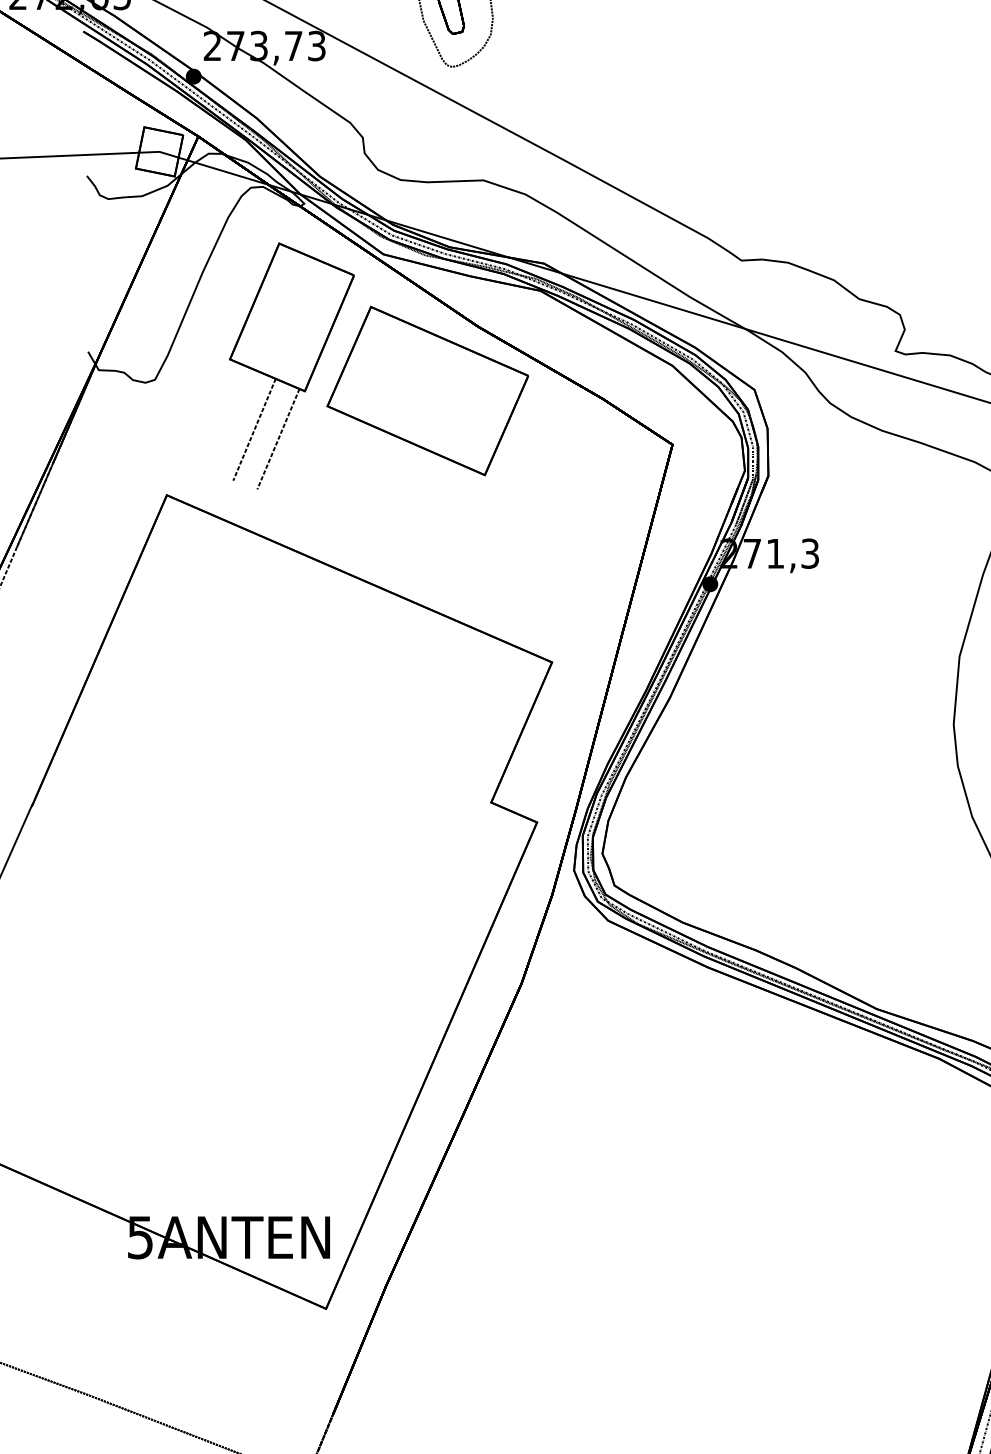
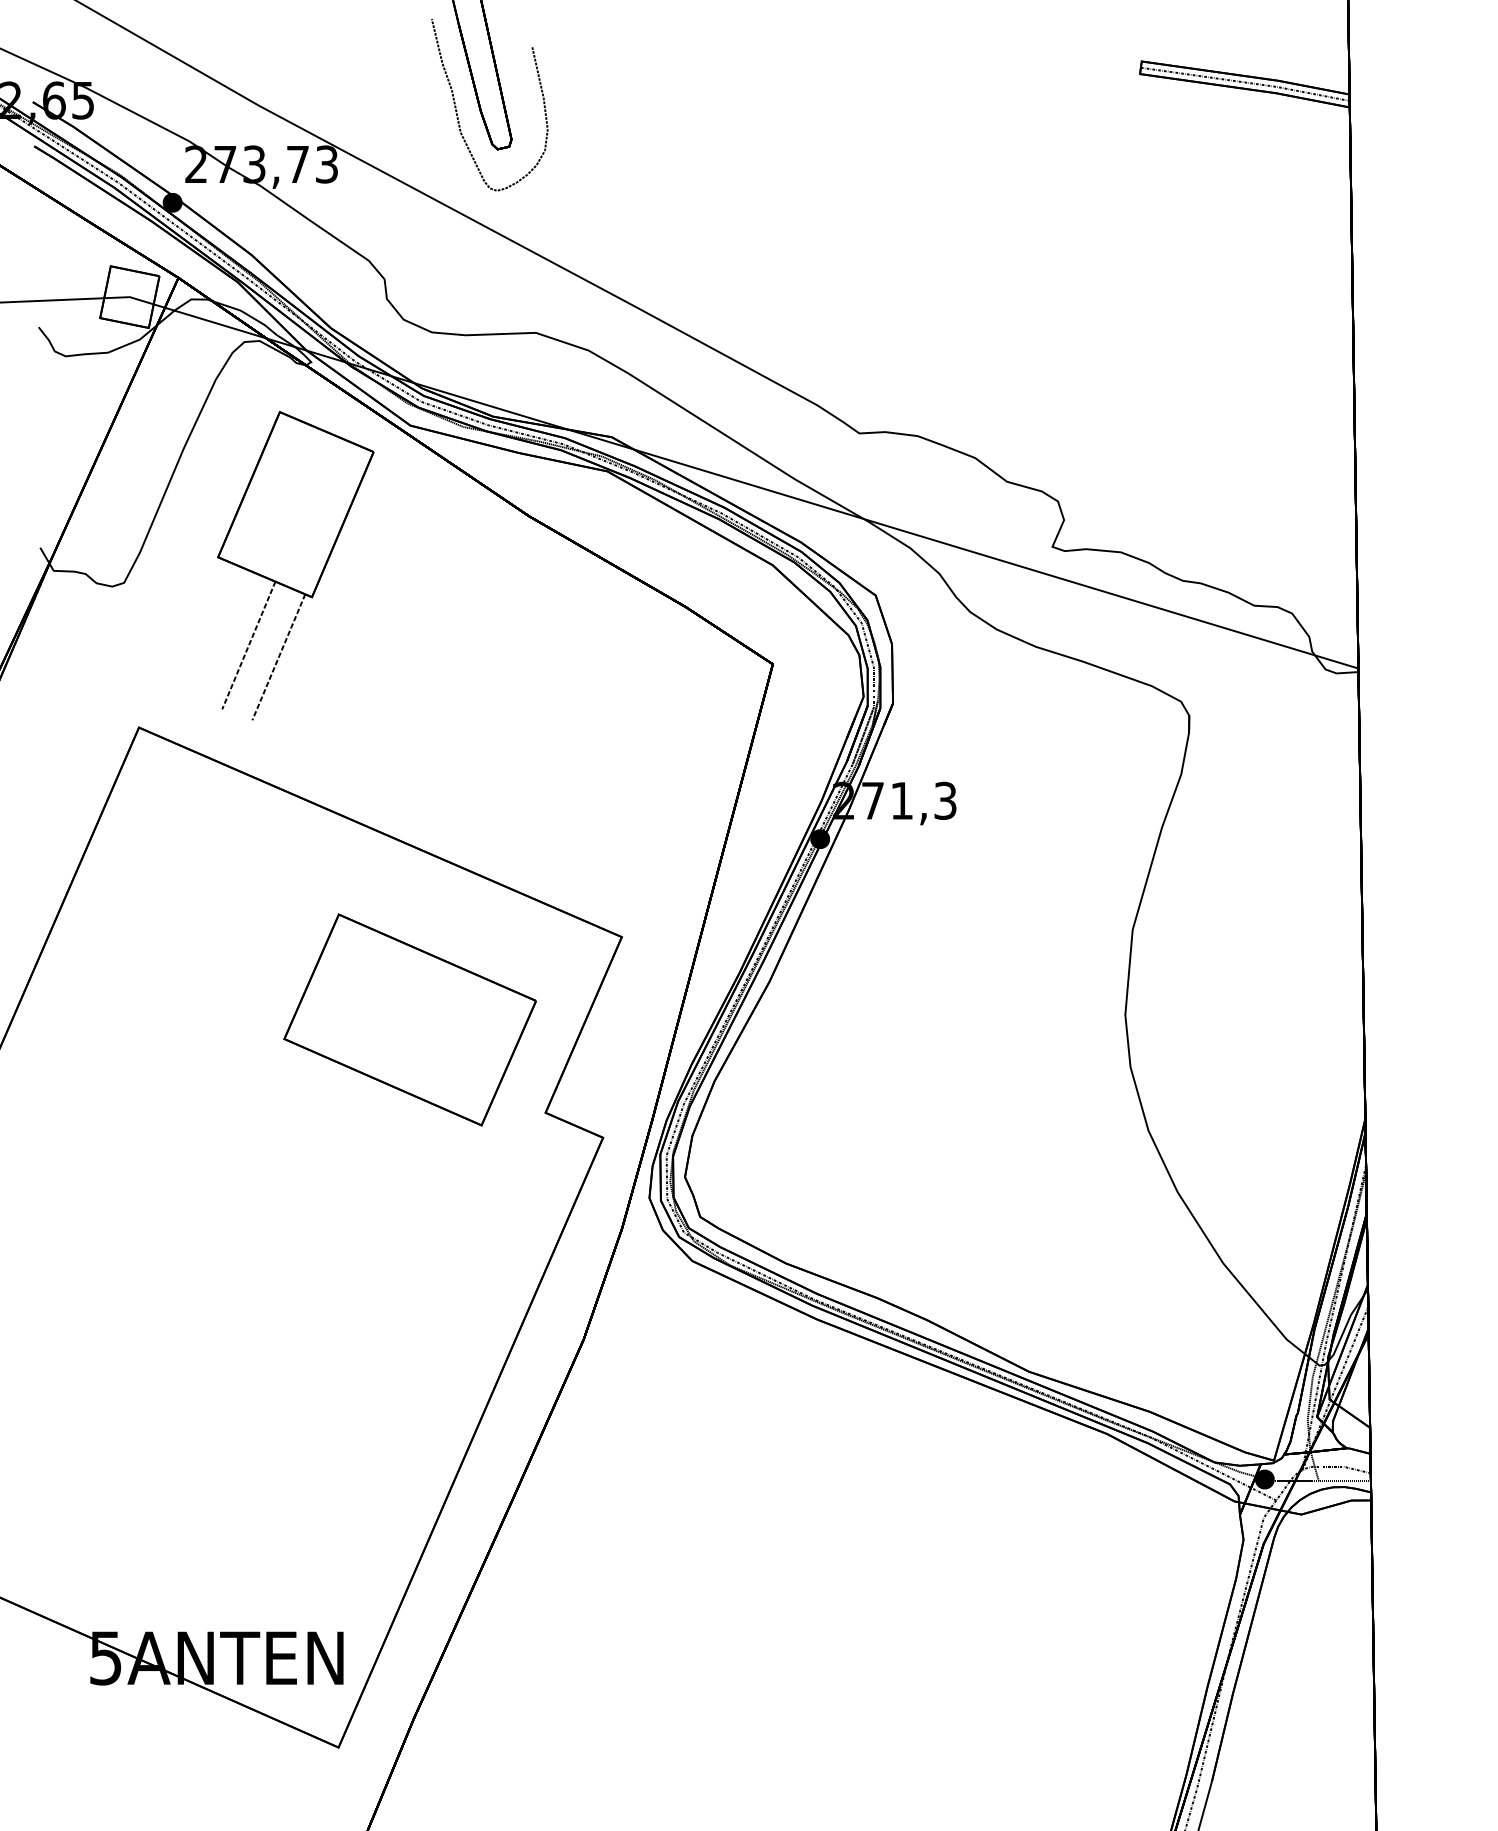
part: (427, 390) -> (409, 1019), moved

